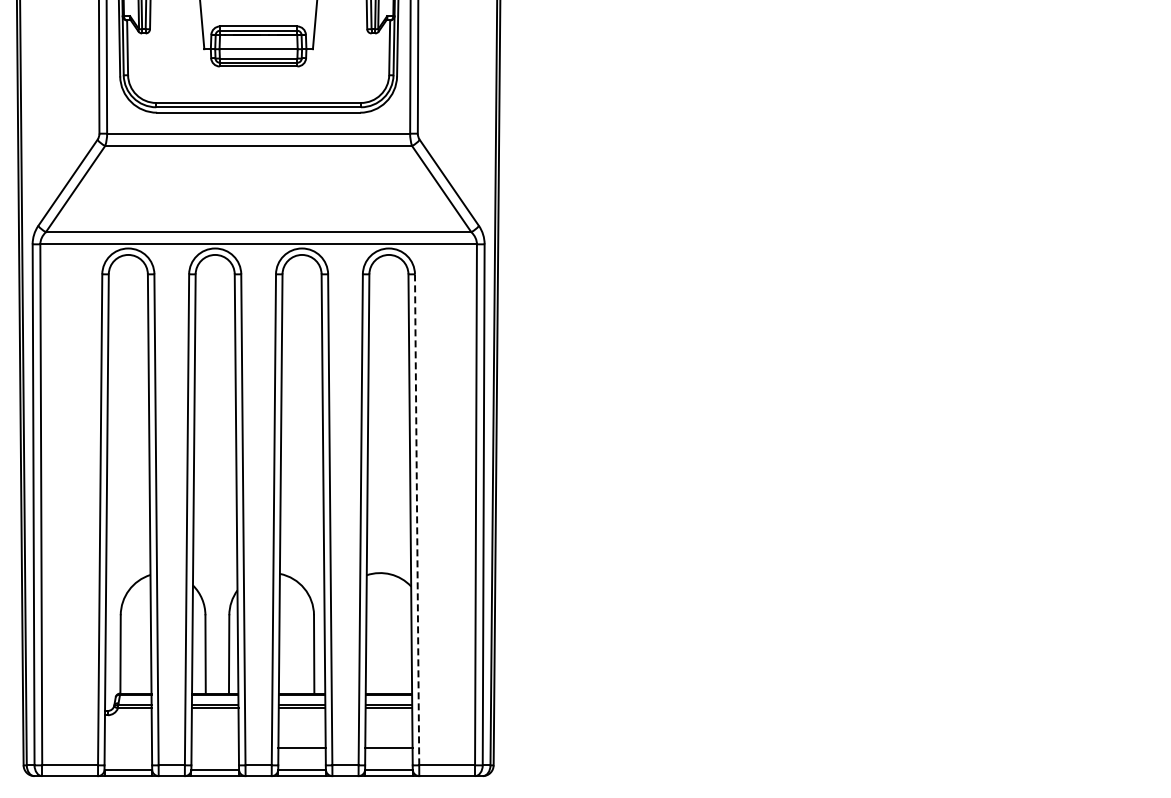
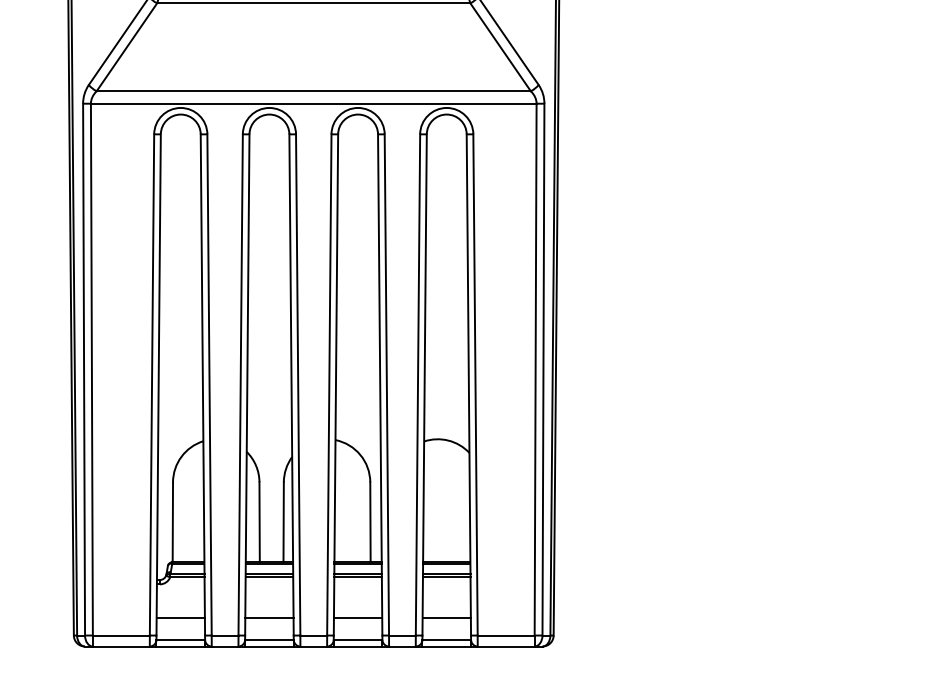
line: (417, 519) -> (475, 384), dashed -> solid
line: (128, 747) -> (180, 617), added
line: (214, 747) -> (268, 617), added

